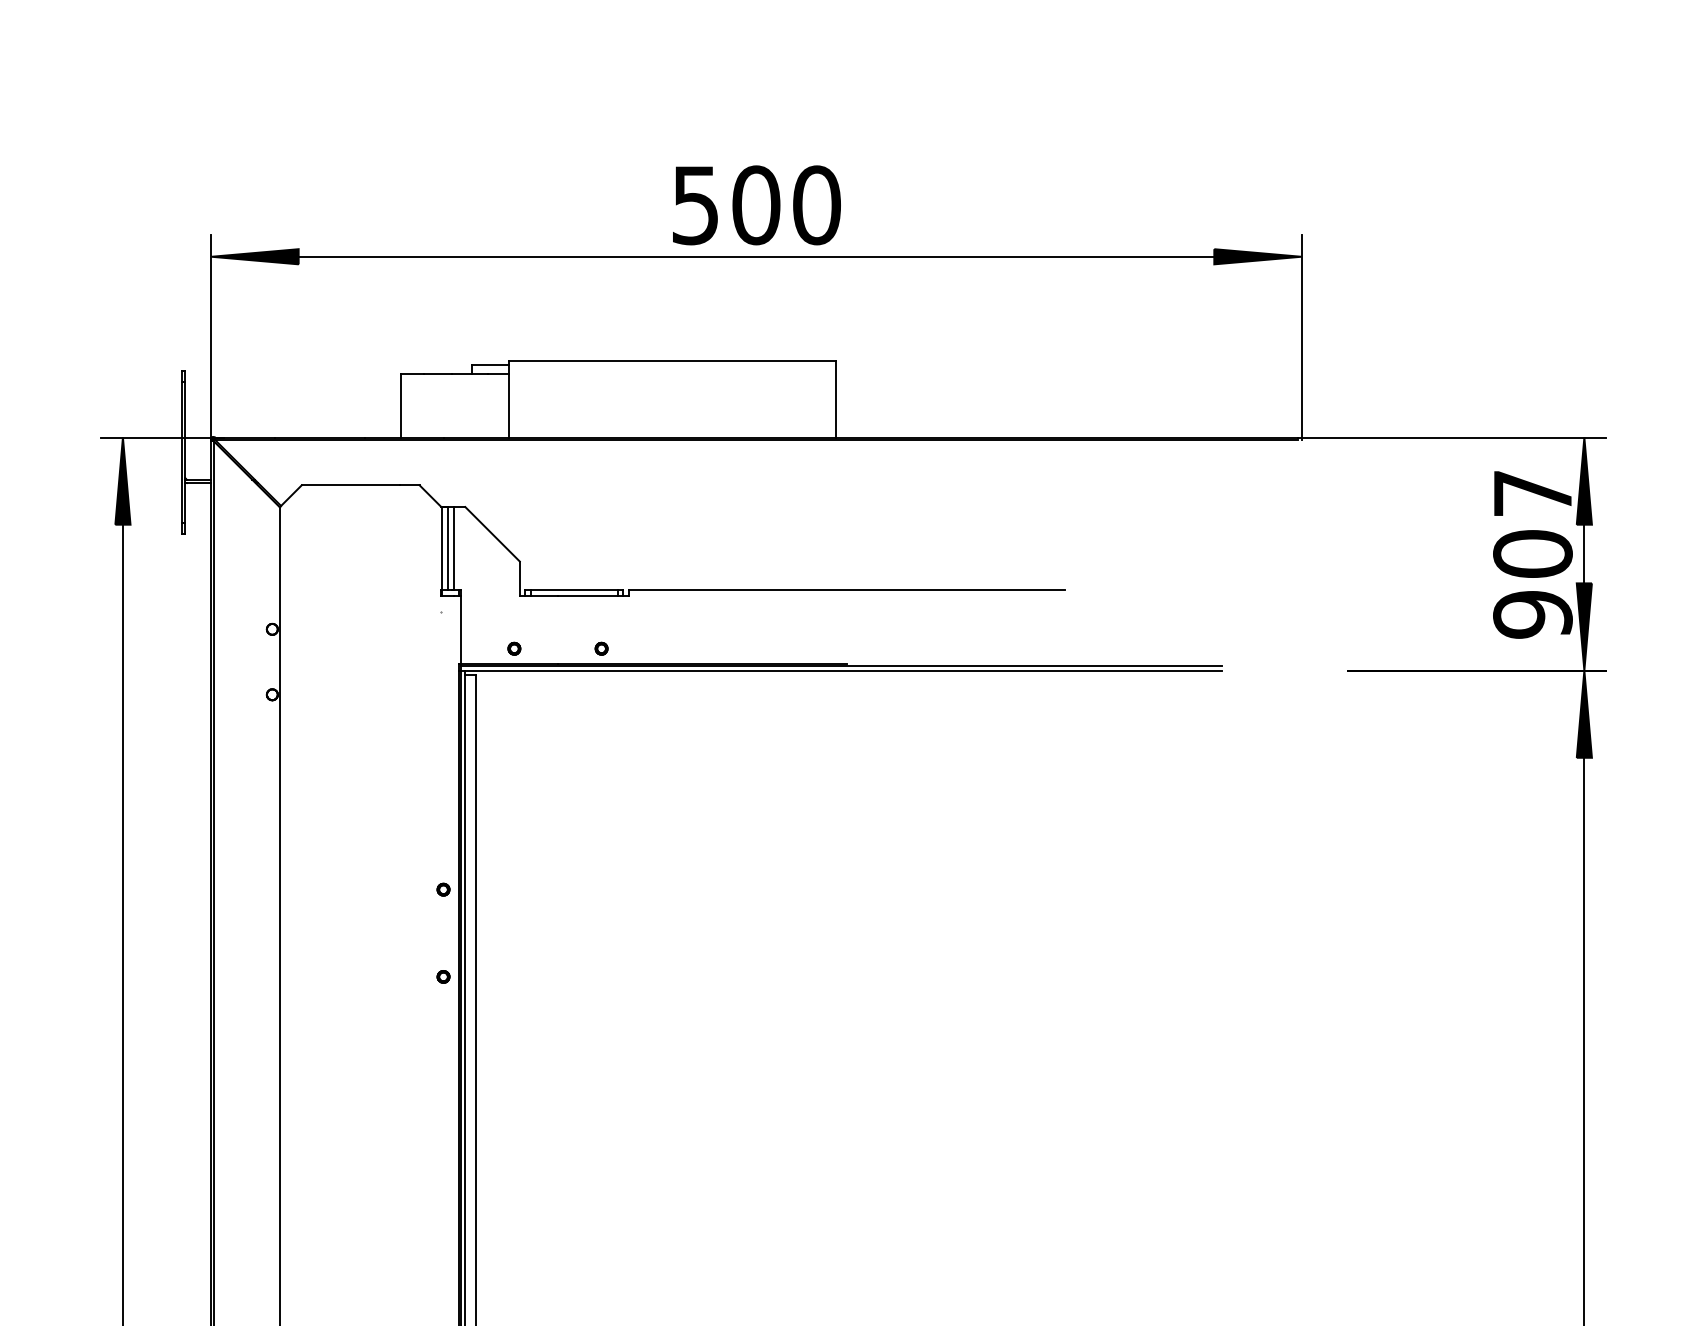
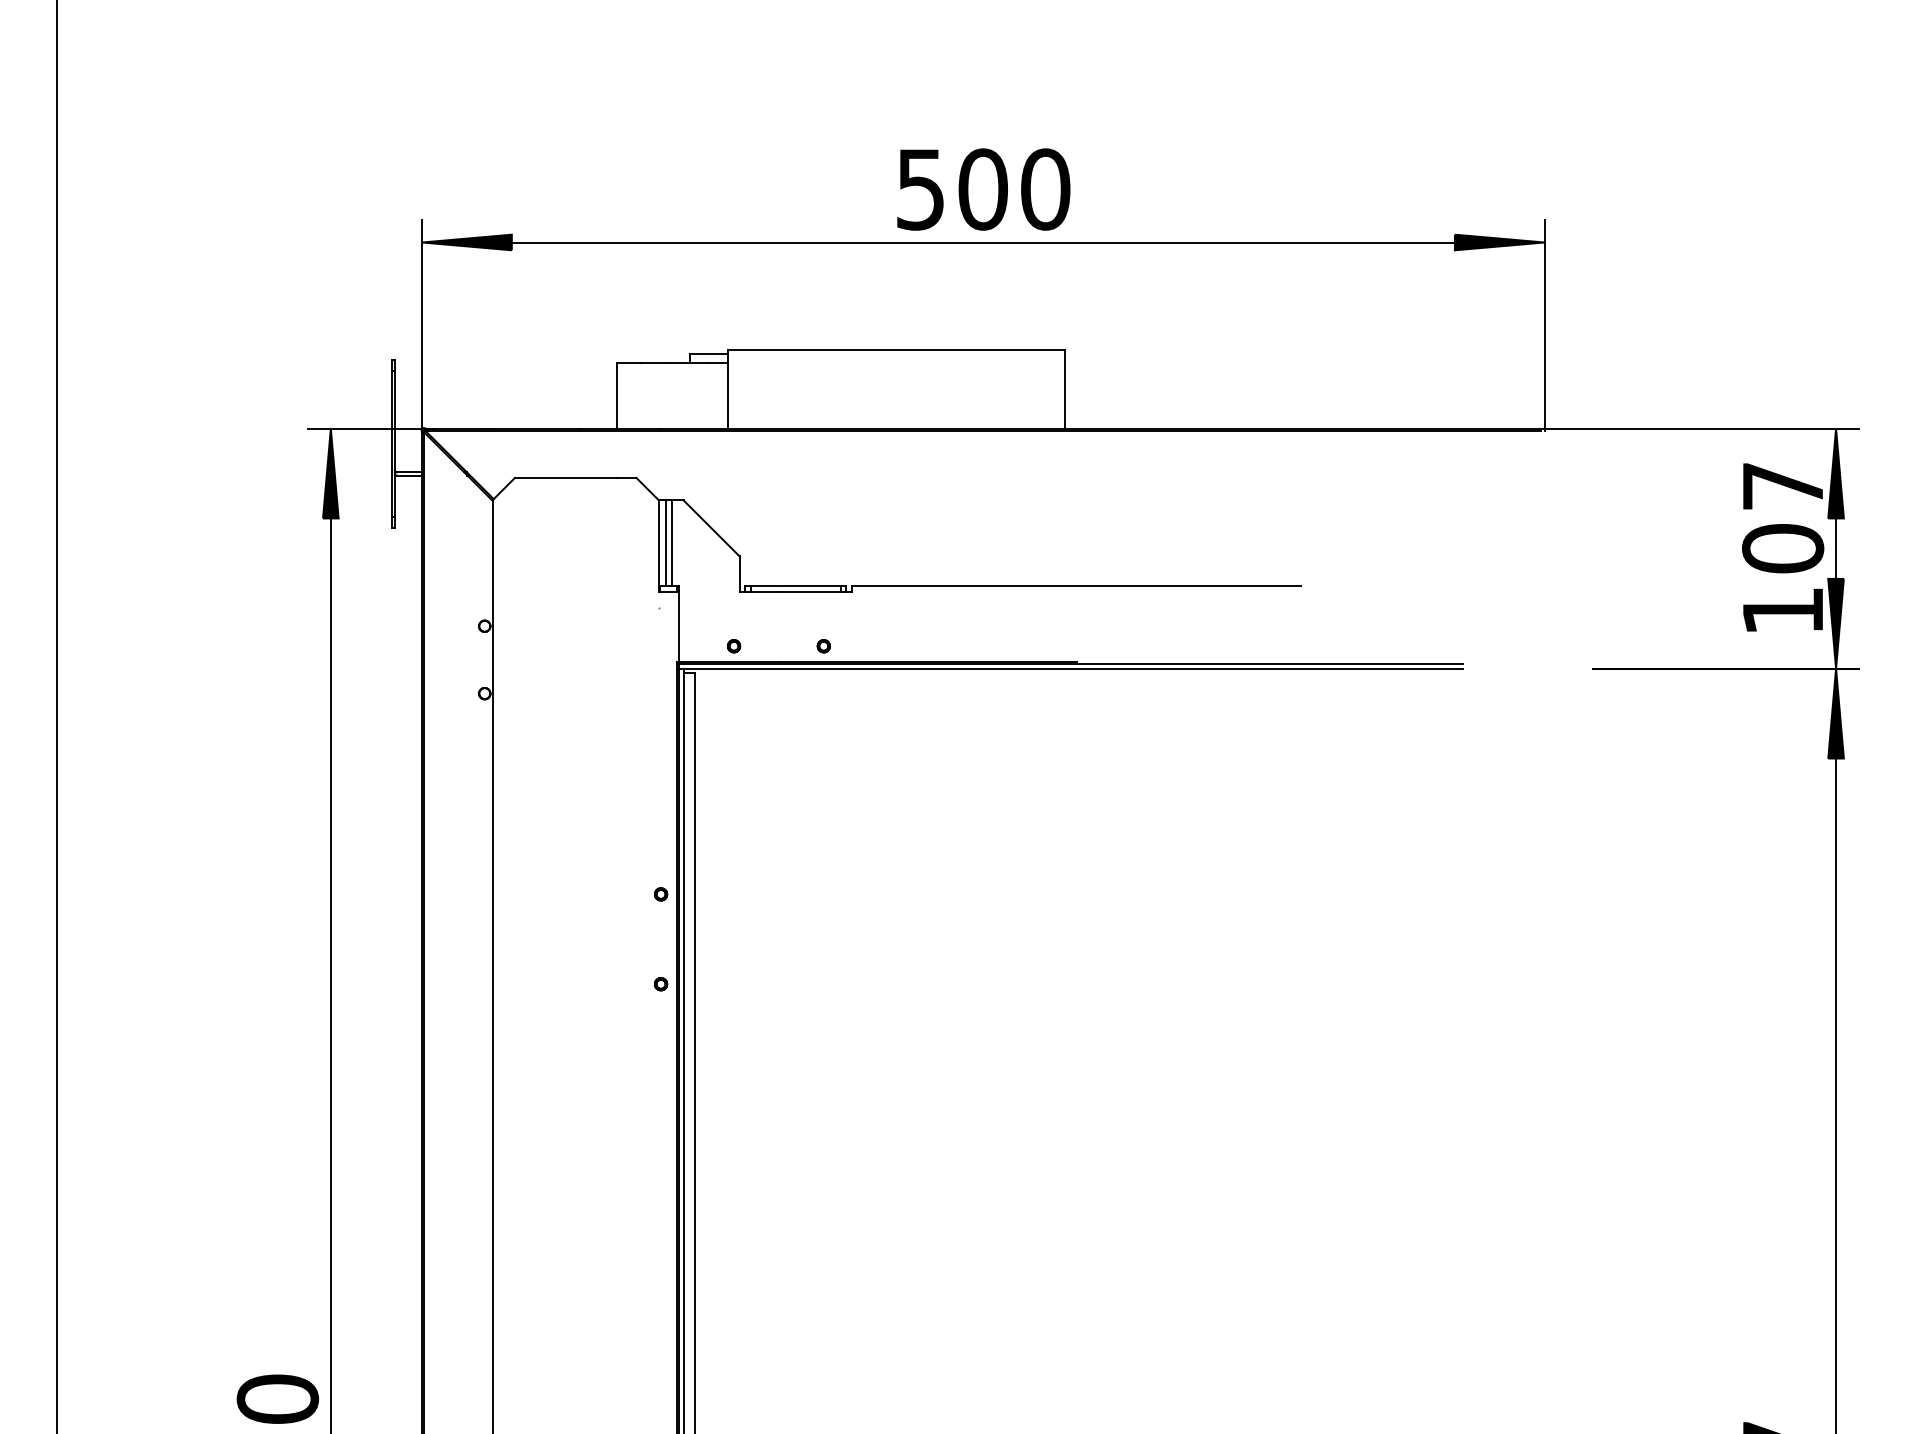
text: (1533, 615) -> (1783, 611), 907 -> 107

